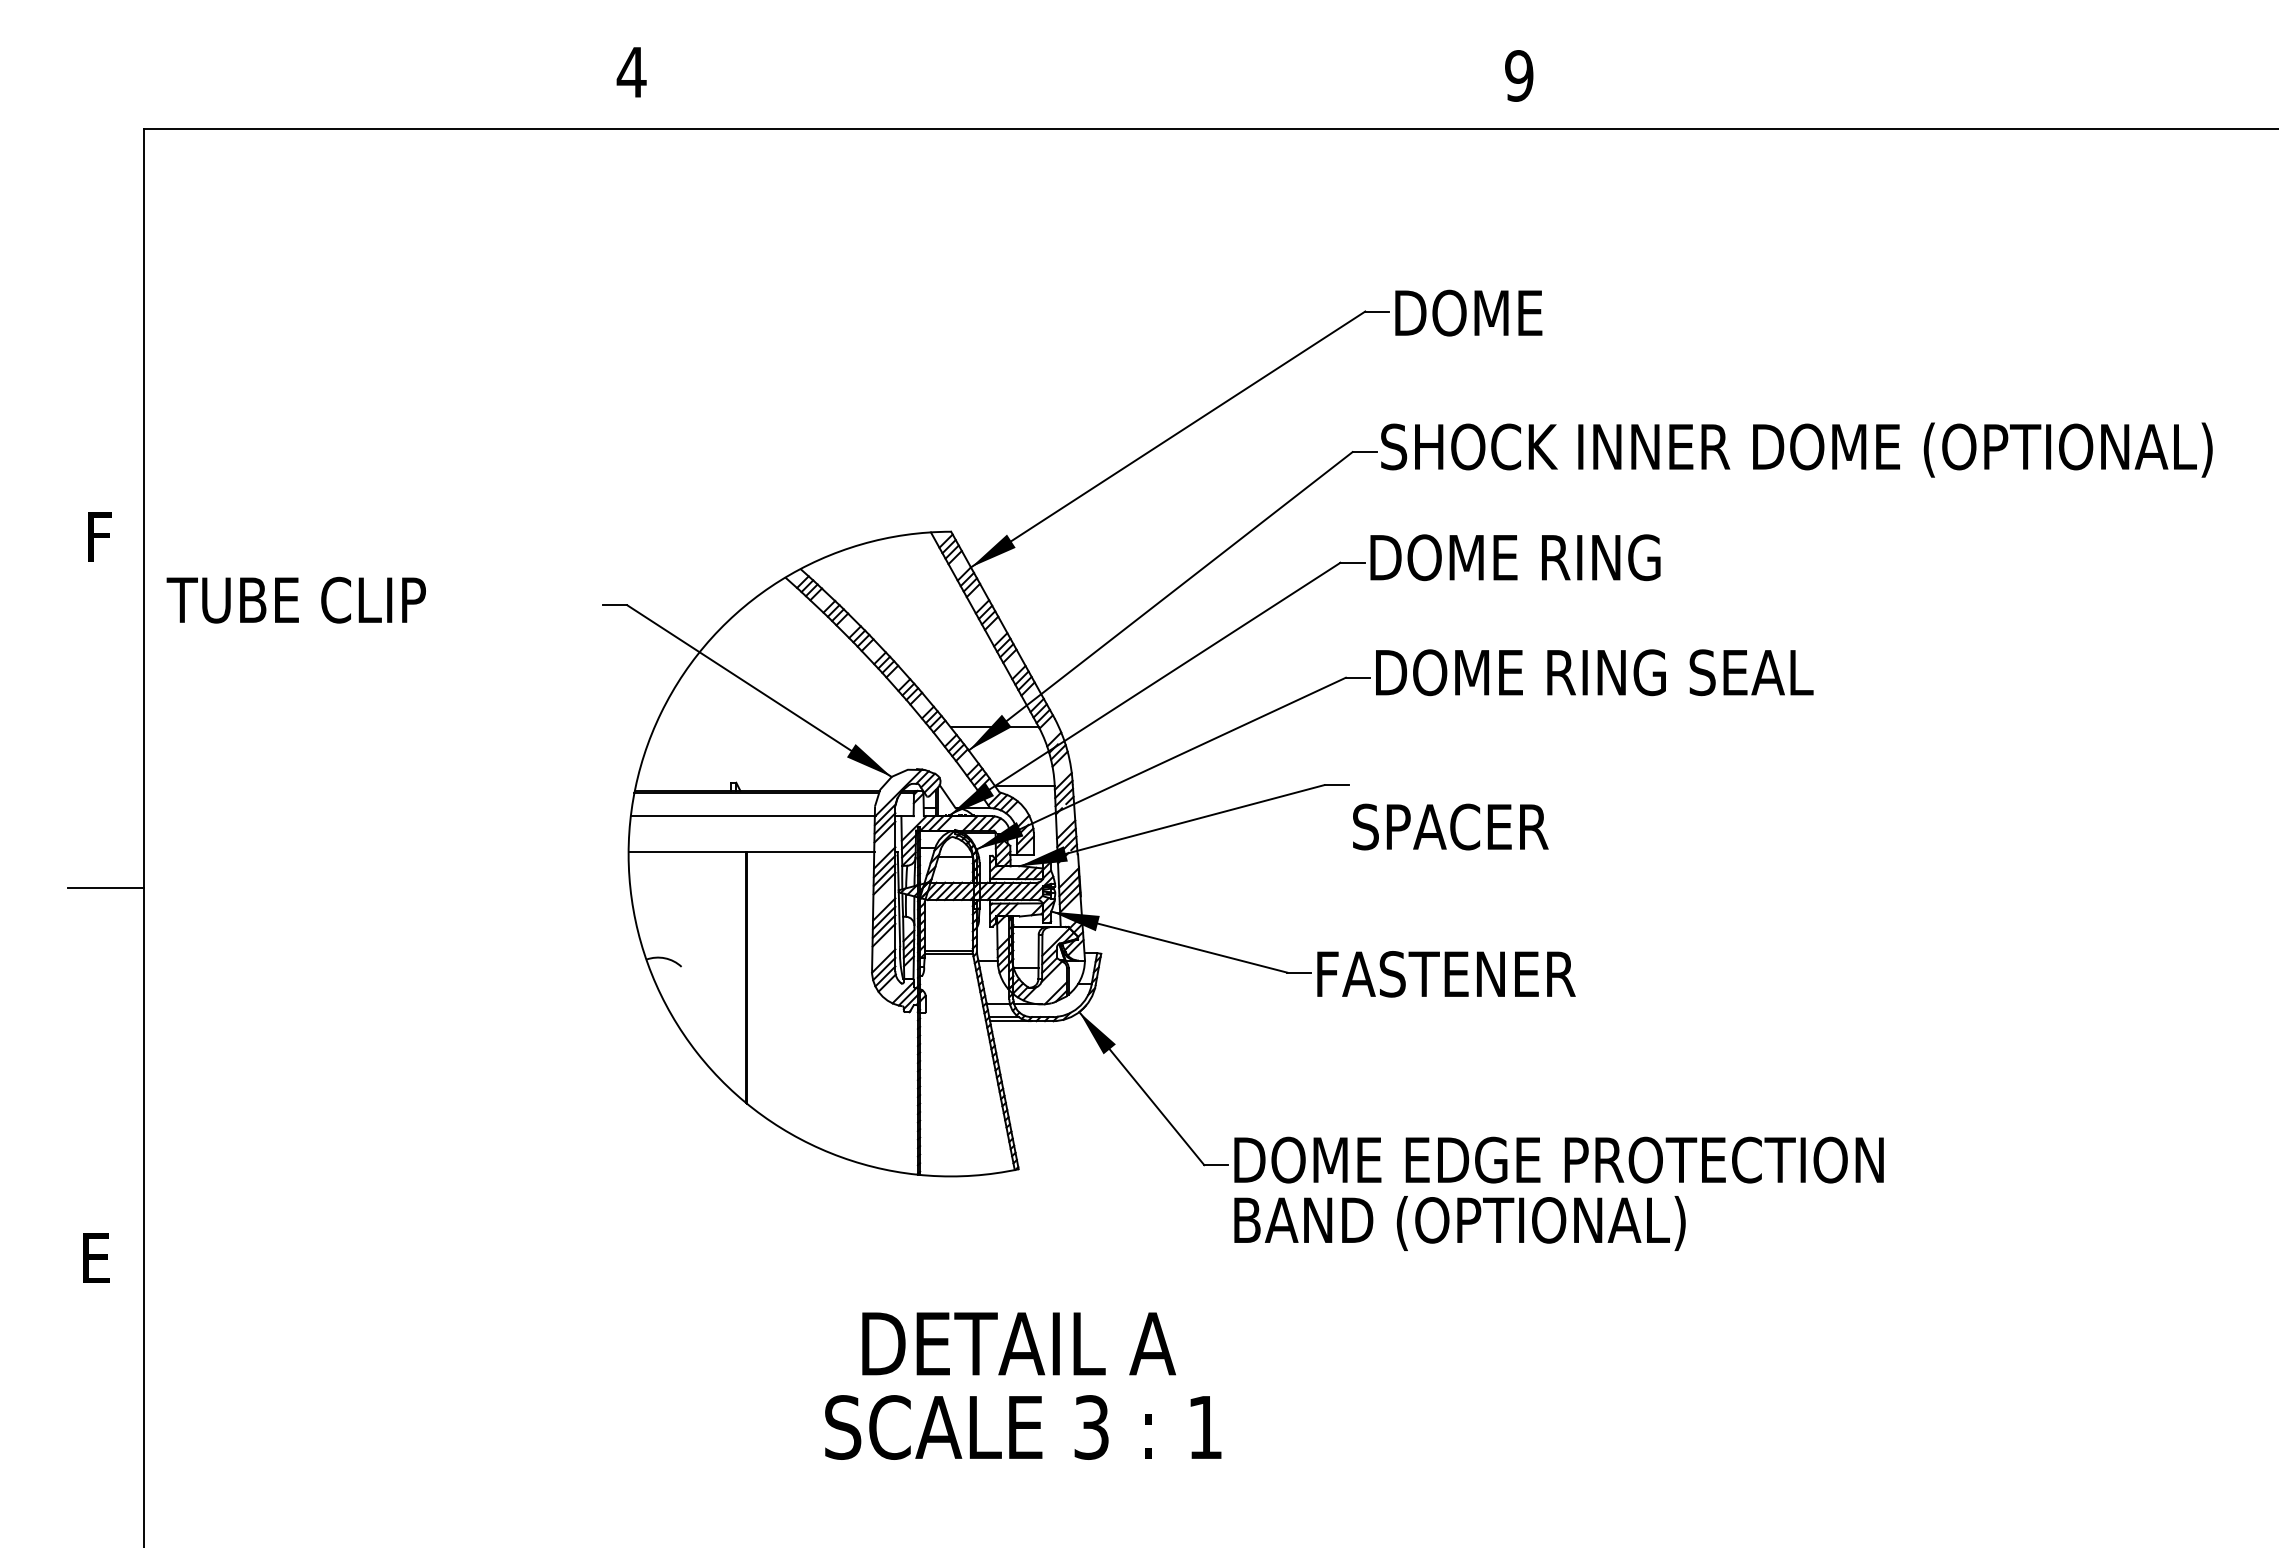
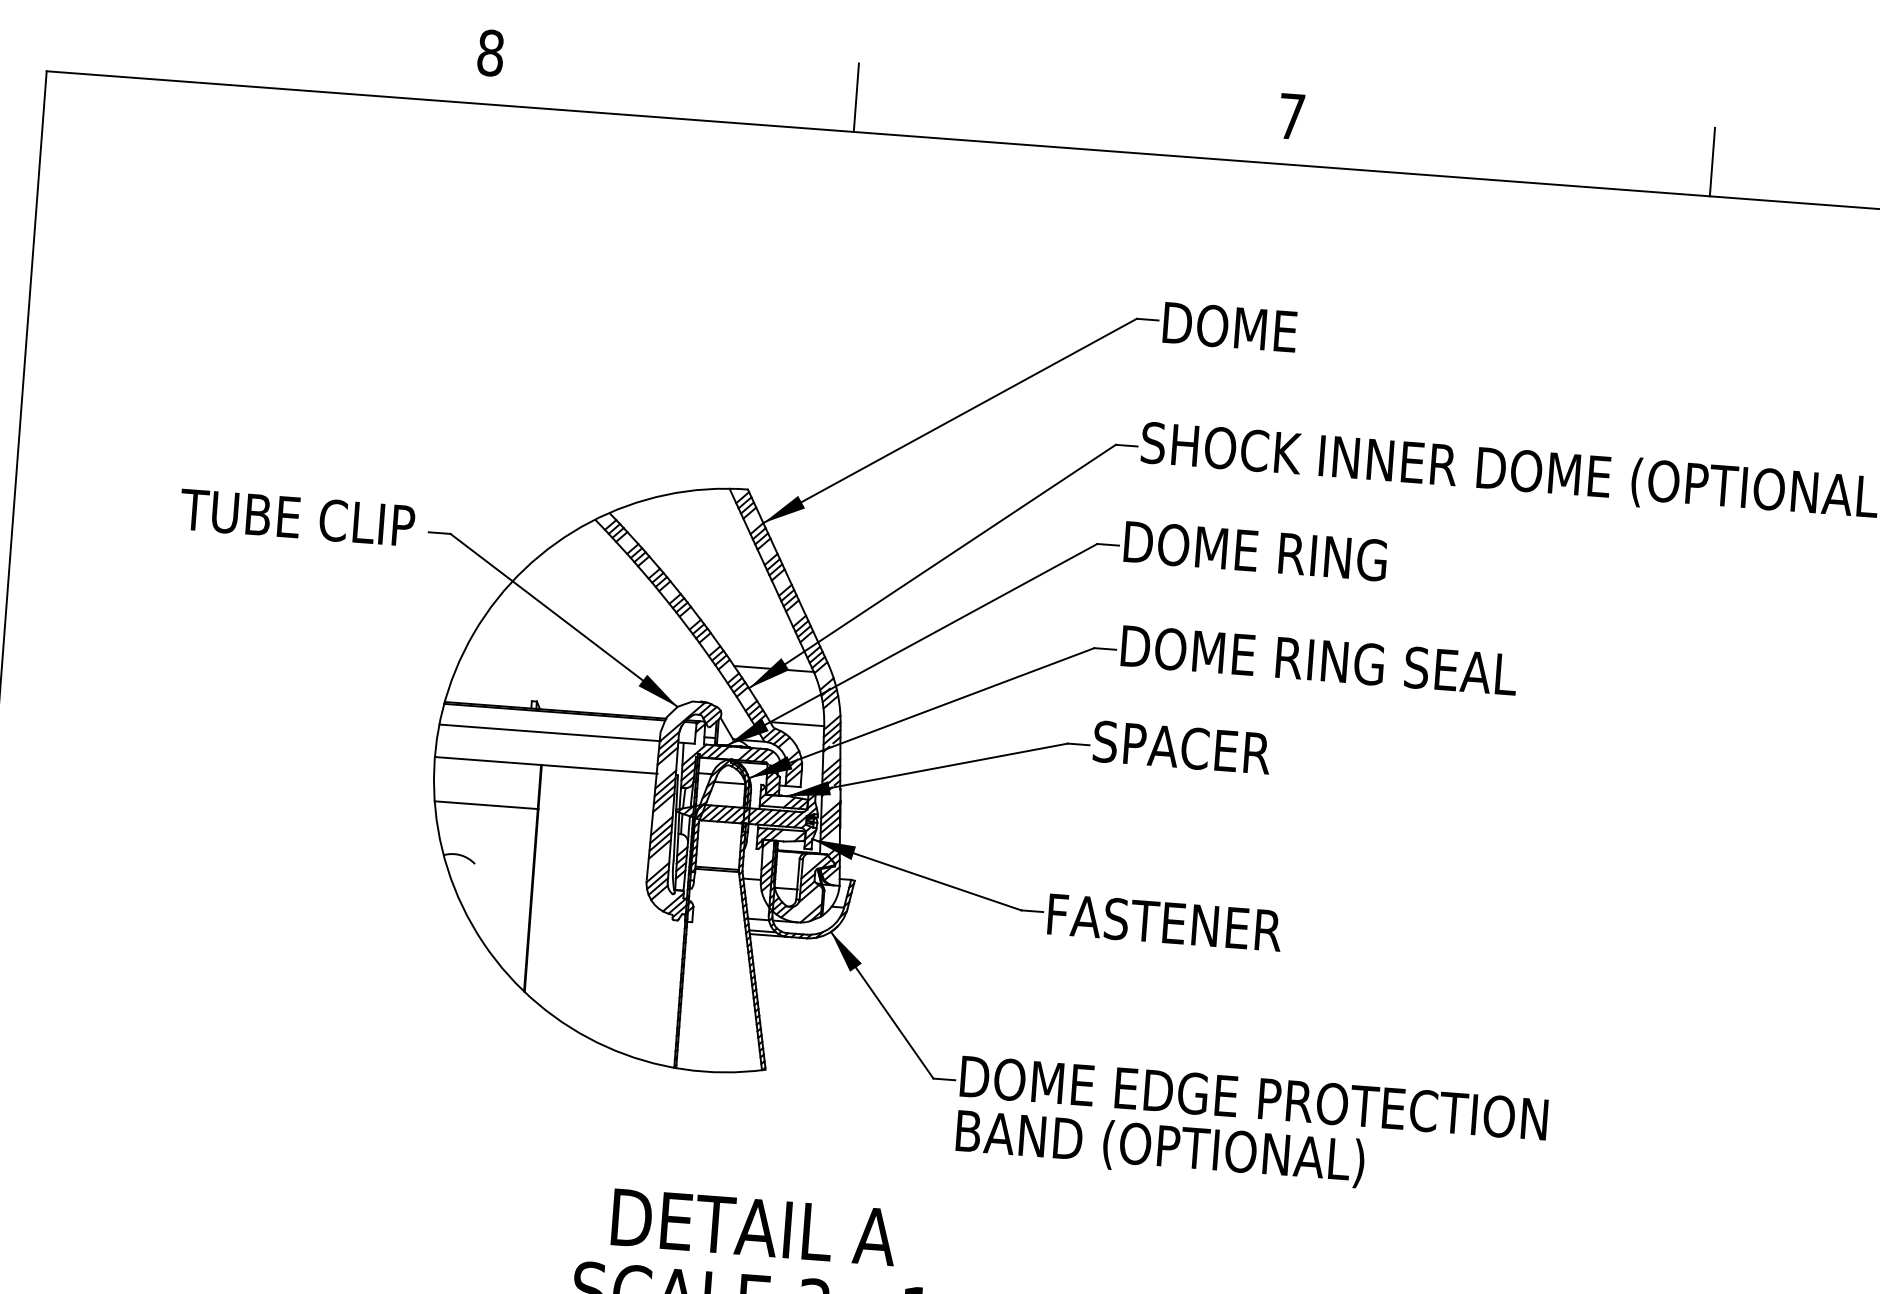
text: (631, 72) -> (490, 53), 4 -> 8
text: (1519, 75) -> (1292, 116), 9 -> 7
line: (1038, 91) -> (856, 97), added
line: (1986, 91) -> (1712, 162), added
text: (295, 599) -> (296, 517), moved
text: (1450, 826) -> (1181, 747), moved
line: (689, 901) -> (486, 805), added

